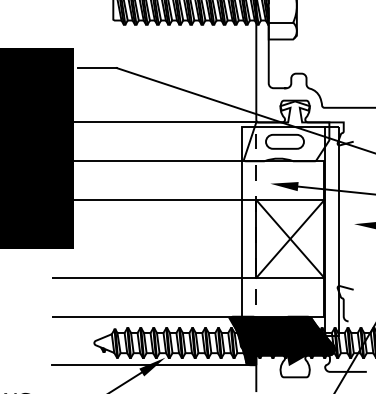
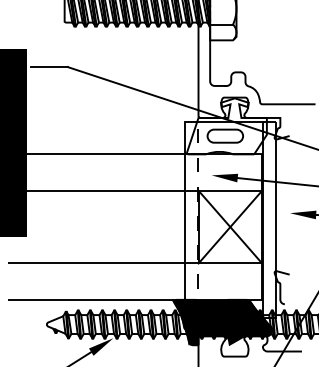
line: (154, 122) -> (103, 118), removed
line: (151, 365) -> (100, 345), removed

